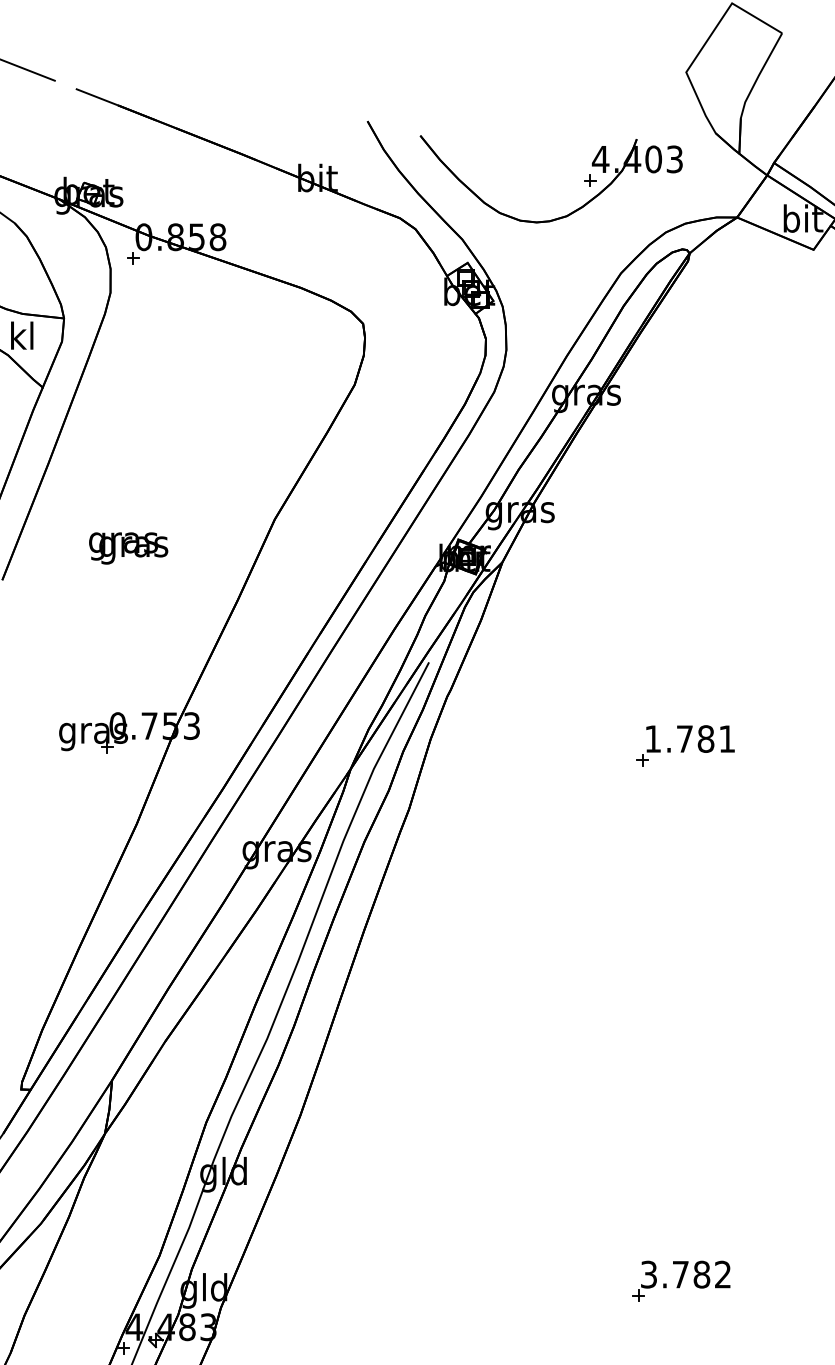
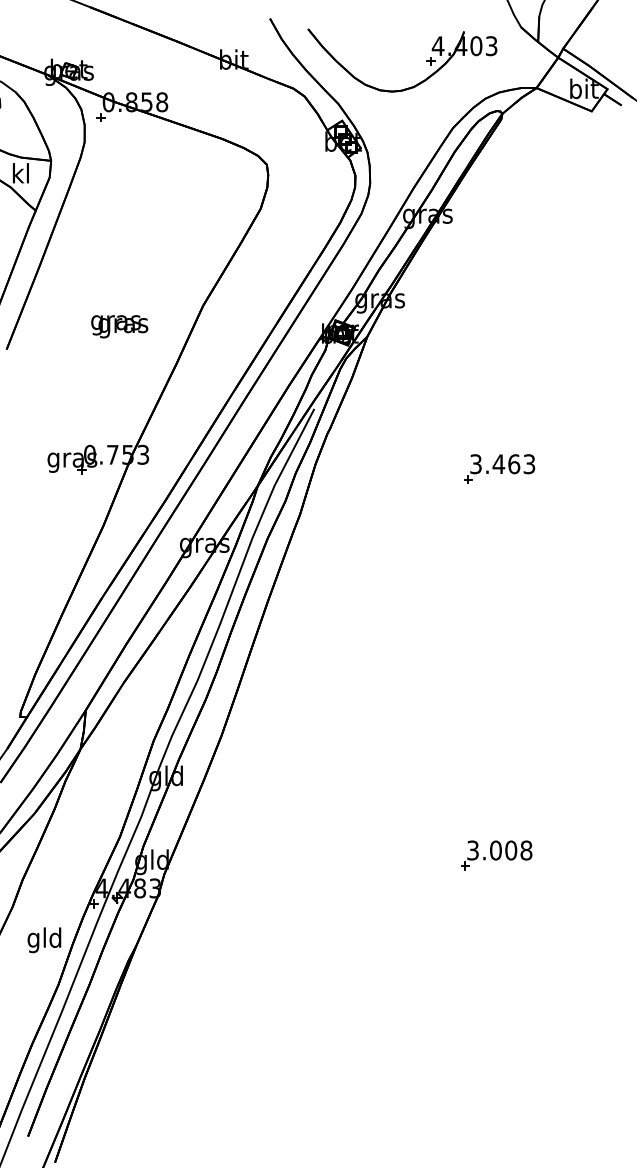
text: (128, 548) -> (119, 326), moved
text: (689, 739) -> (502, 464), 1.781 -> 3.463
text: (702, 1274) -> (511, 850), 3.782 -> 3.008

